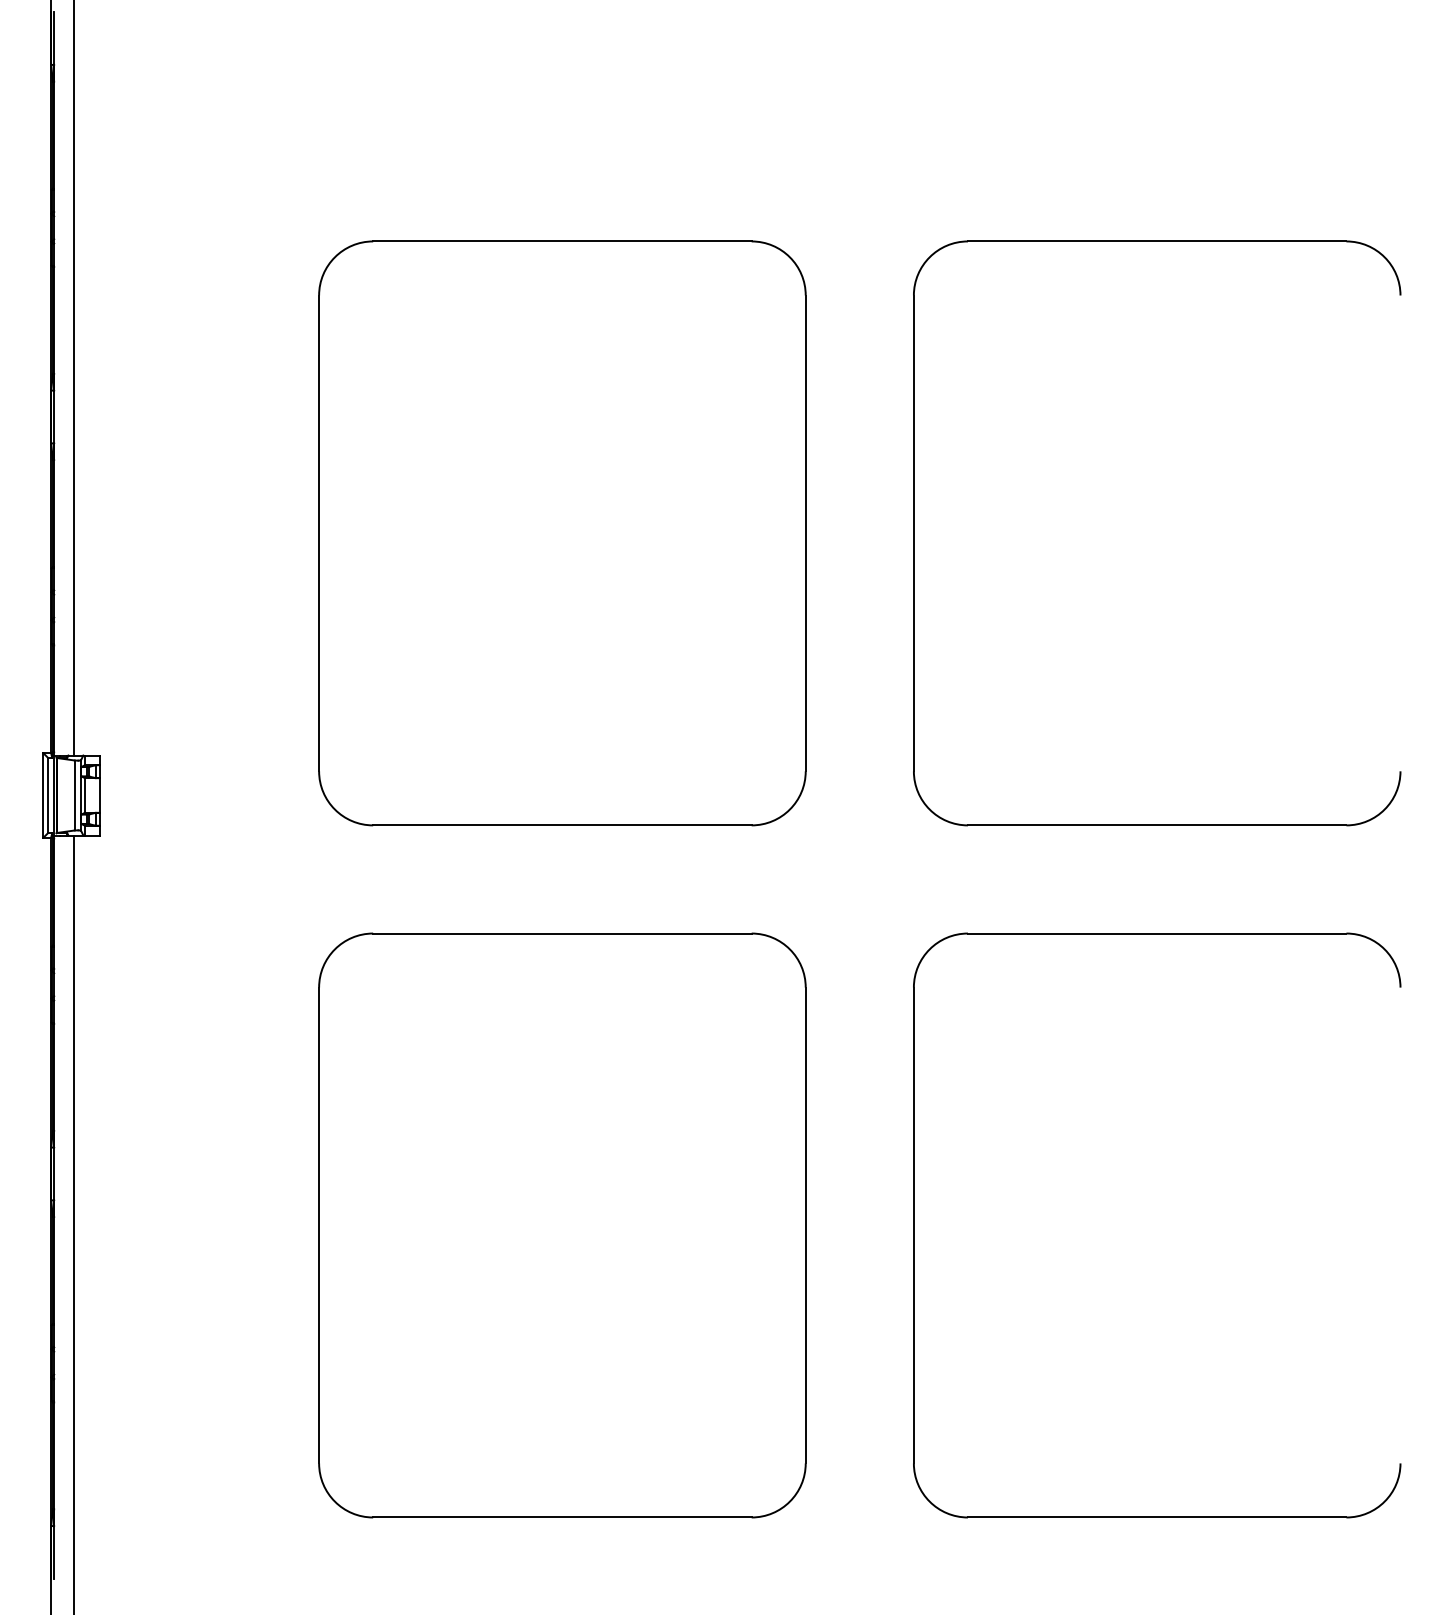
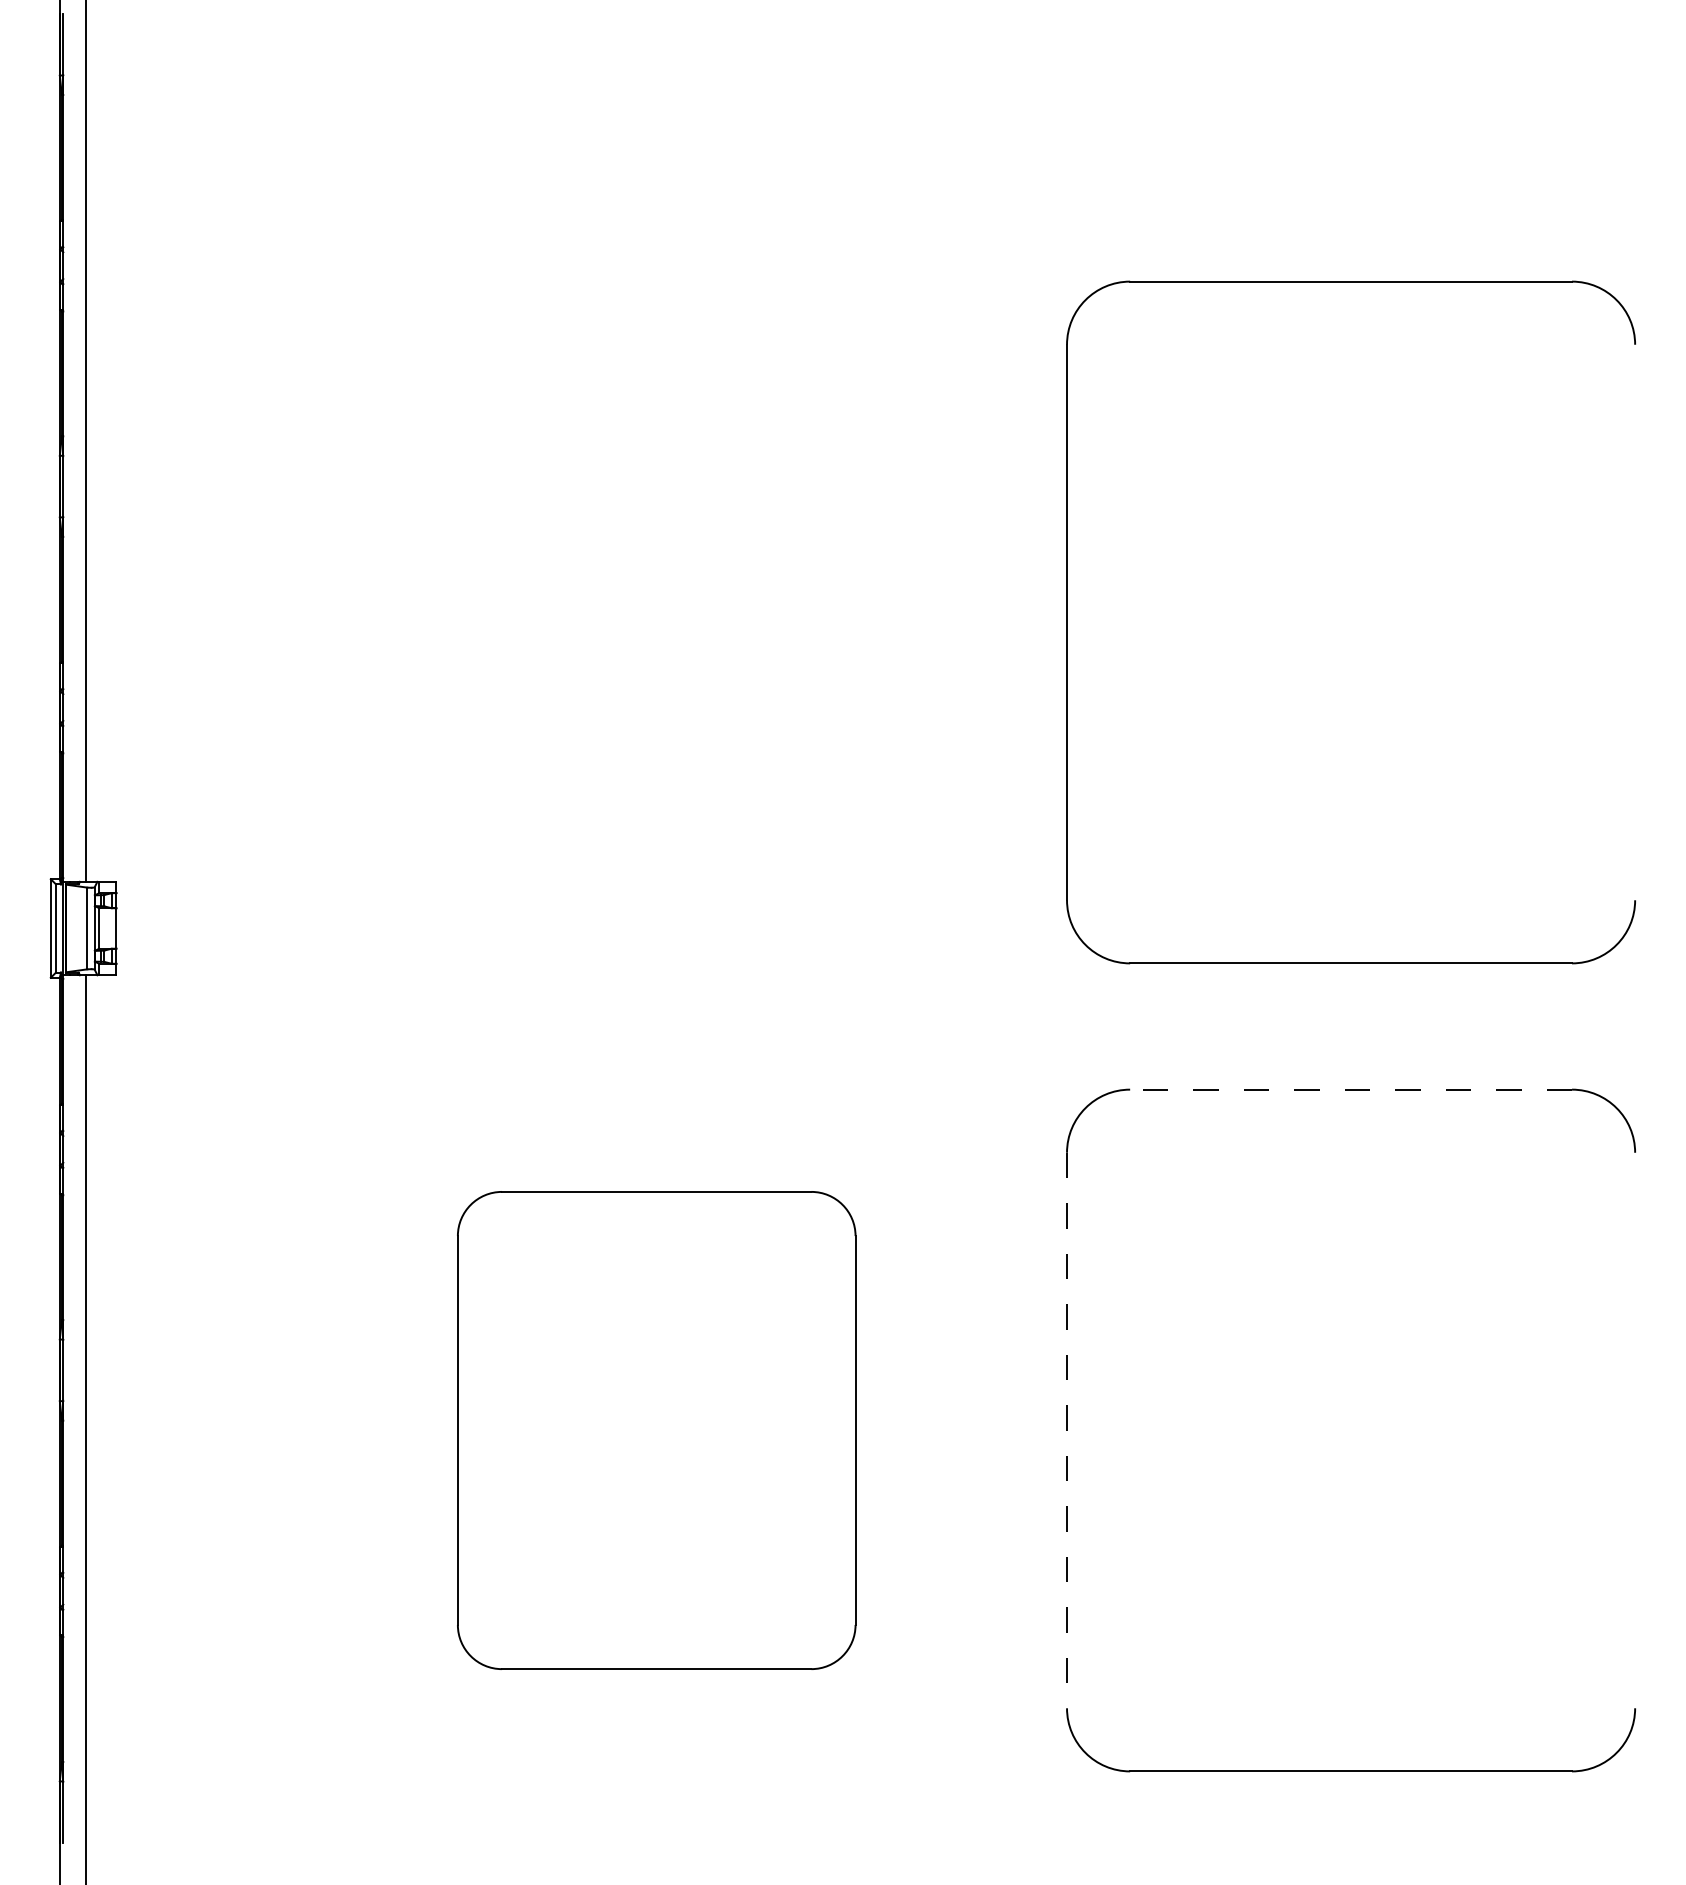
part: (562, 533) -> (656, 622), removed
line: (1156, 933) -> (1350, 1089), solid -> dashed
part: (562, 1225) -> (656, 1430), size x0.7
line: (913, 1225) -> (1066, 1430), solid -> dashed

